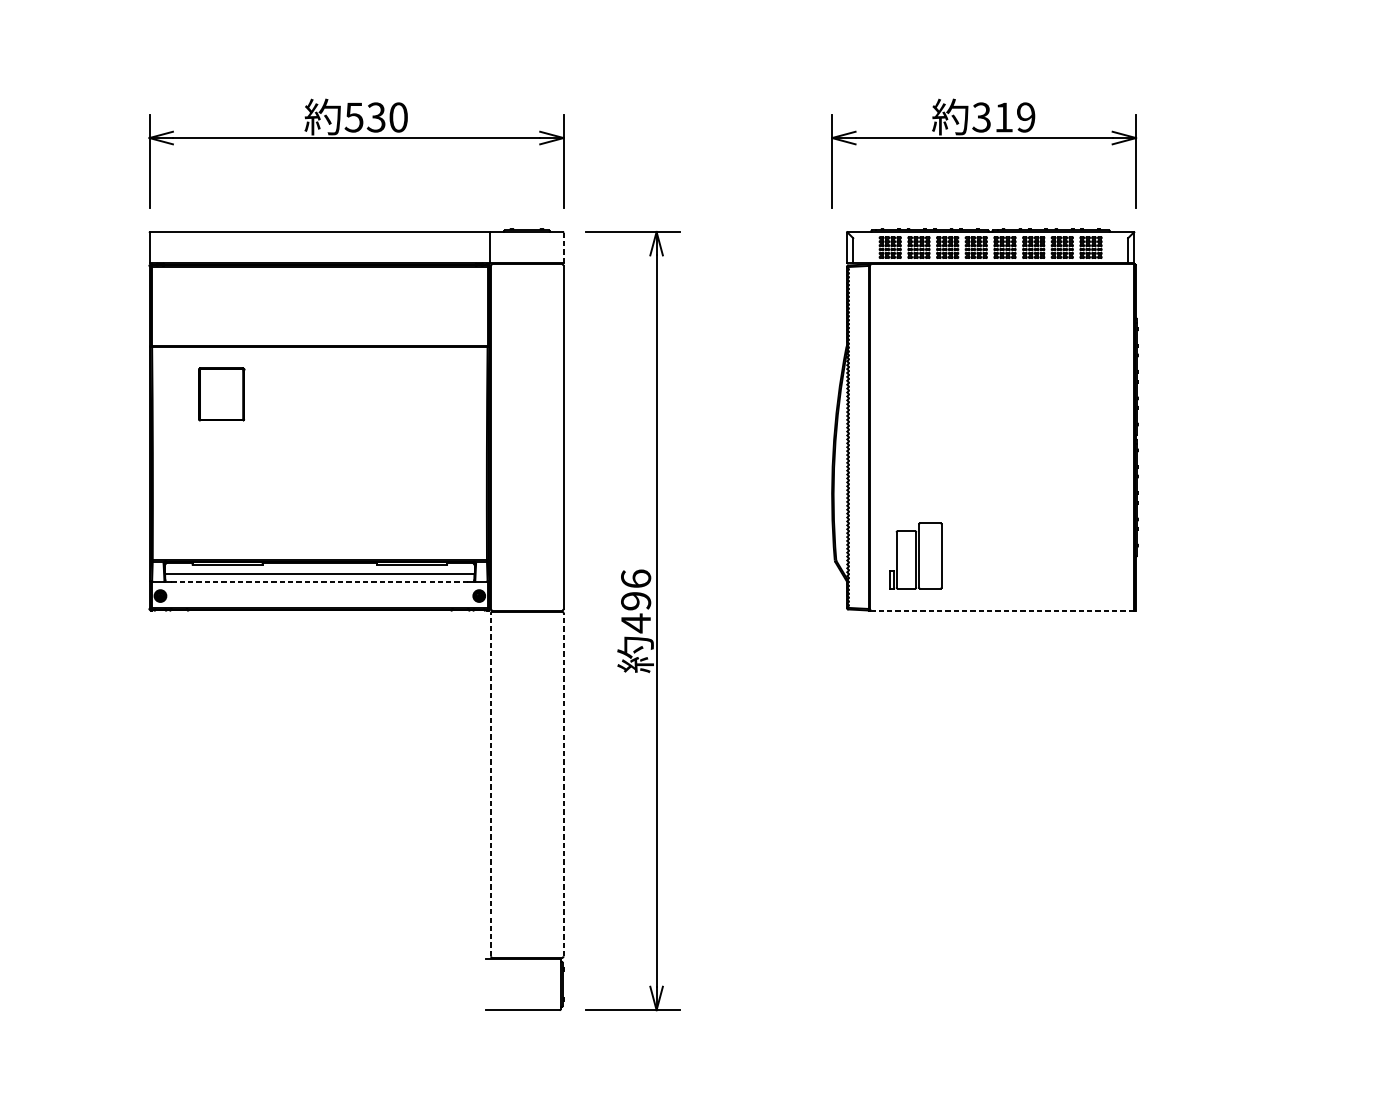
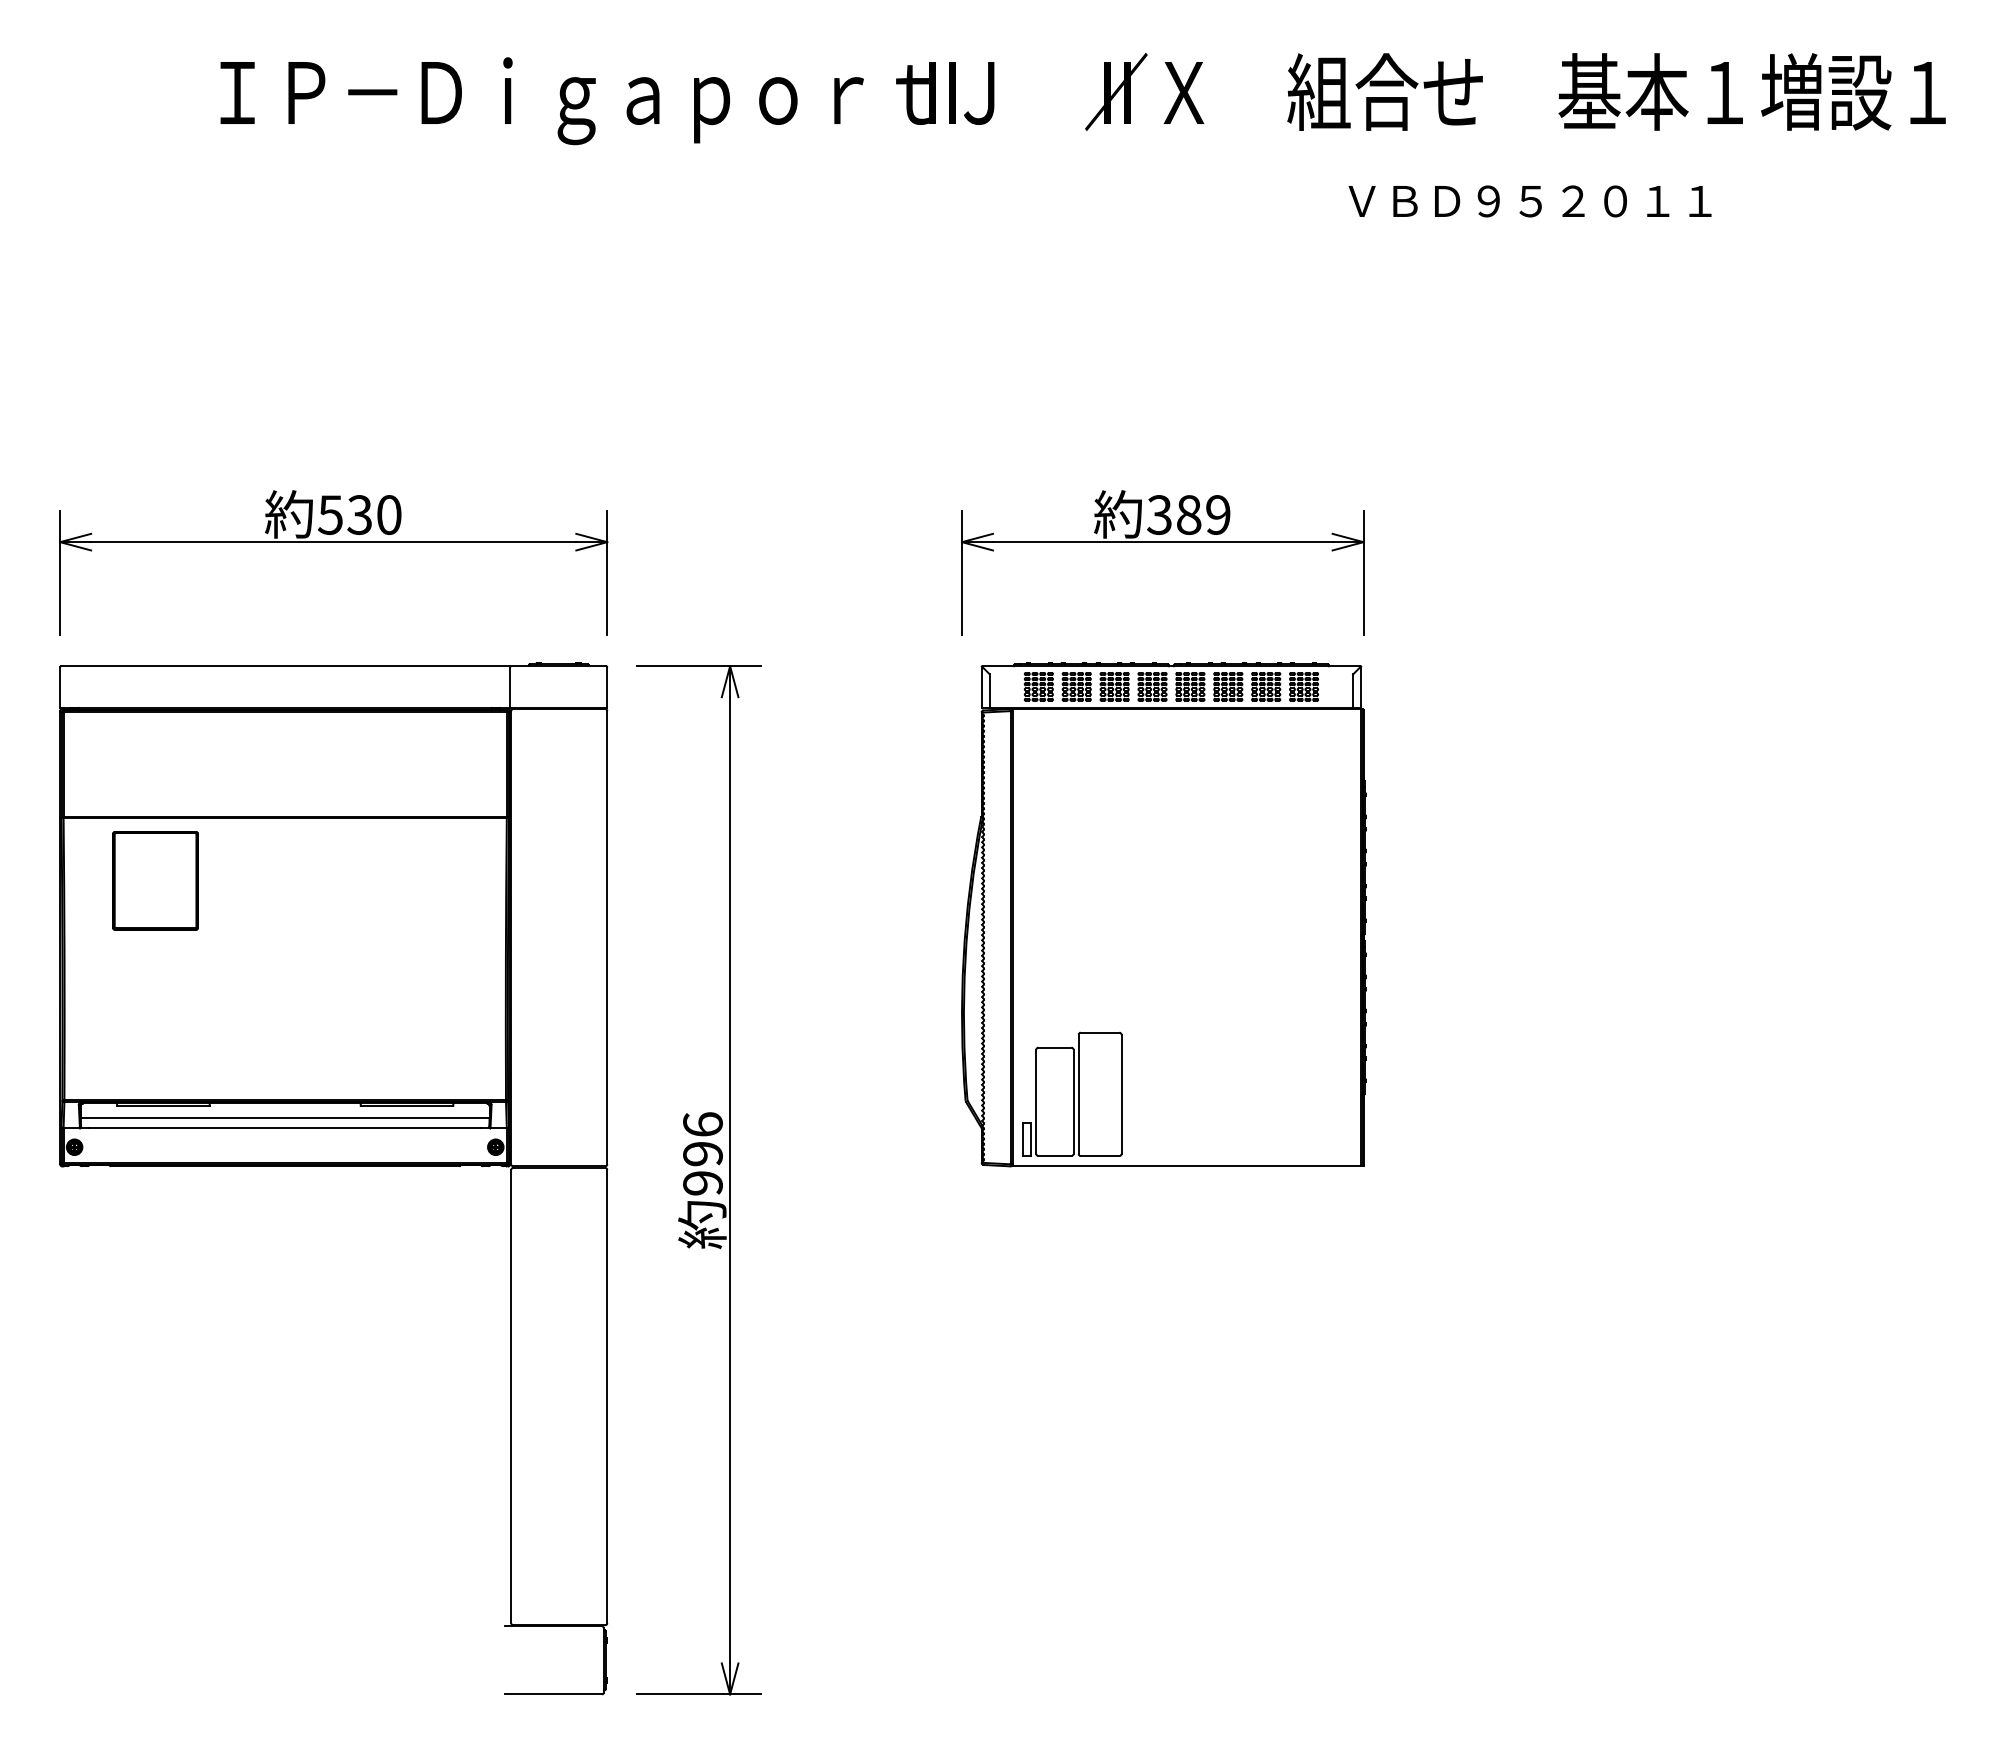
text: (1004, 117) -> (1189, 514), 319 -> 389
line: (563, 248) -> (607, 687), dashed -> solid
part: (221, 394) -> (155, 880), size x1.43
part: (915, 555) -> (1072, 1093), size x1.43
line: (320, 581) -> (285, 1128), dashed -> solid
line: (1003, 610) -> (1188, 1166), dashed -> solid
text: (635, 623) -> (702, 1183), 496 -> 996
line: (491, 784) -> (511, 1396), dashed -> solid
line: (563, 784) -> (607, 1396), dashed -> solid

